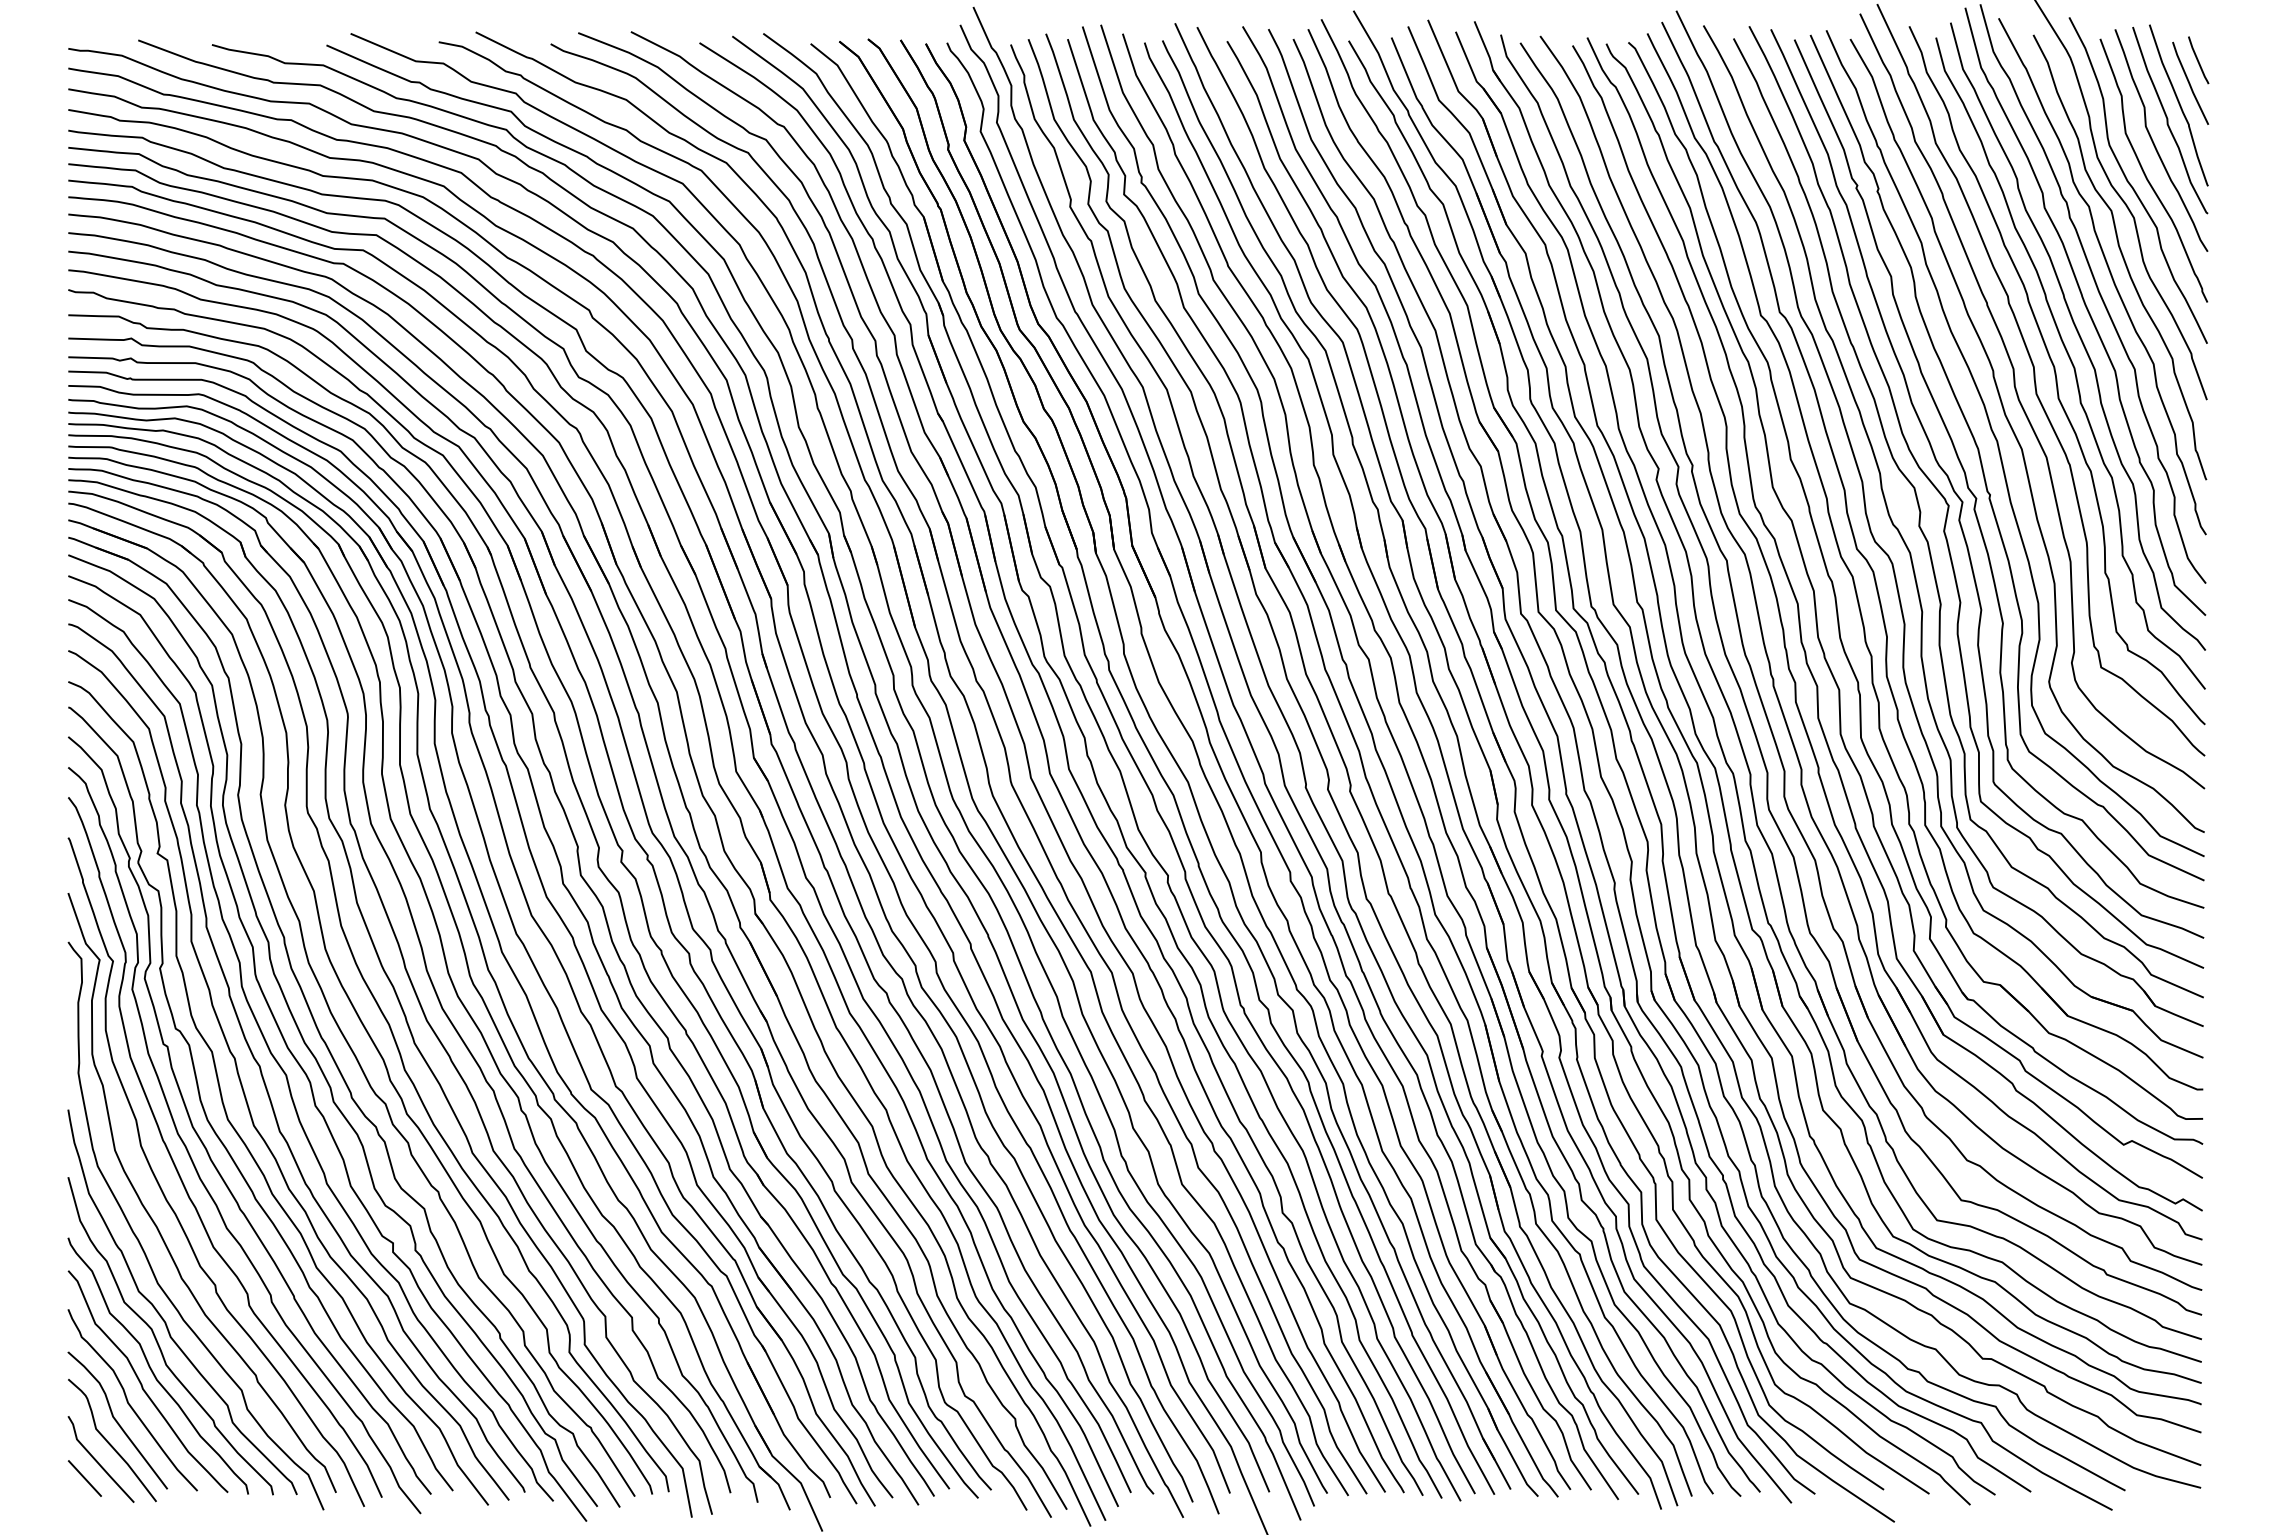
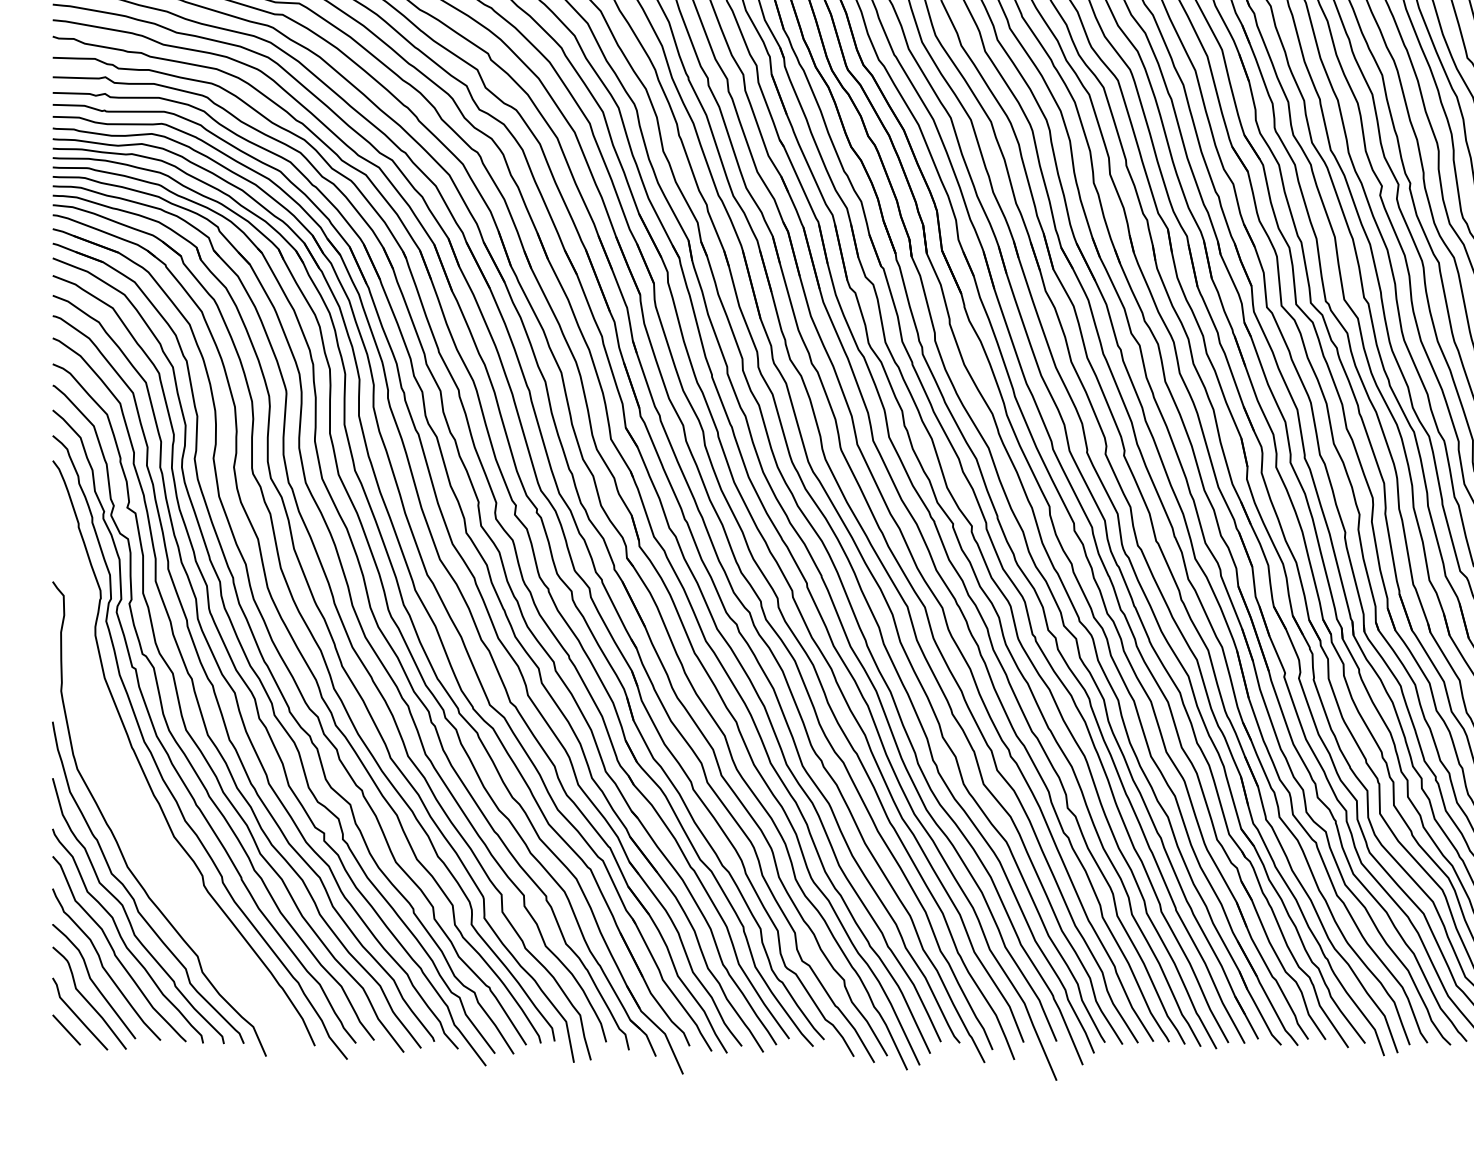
part: (169, 1202) -> (137, 799), removed

